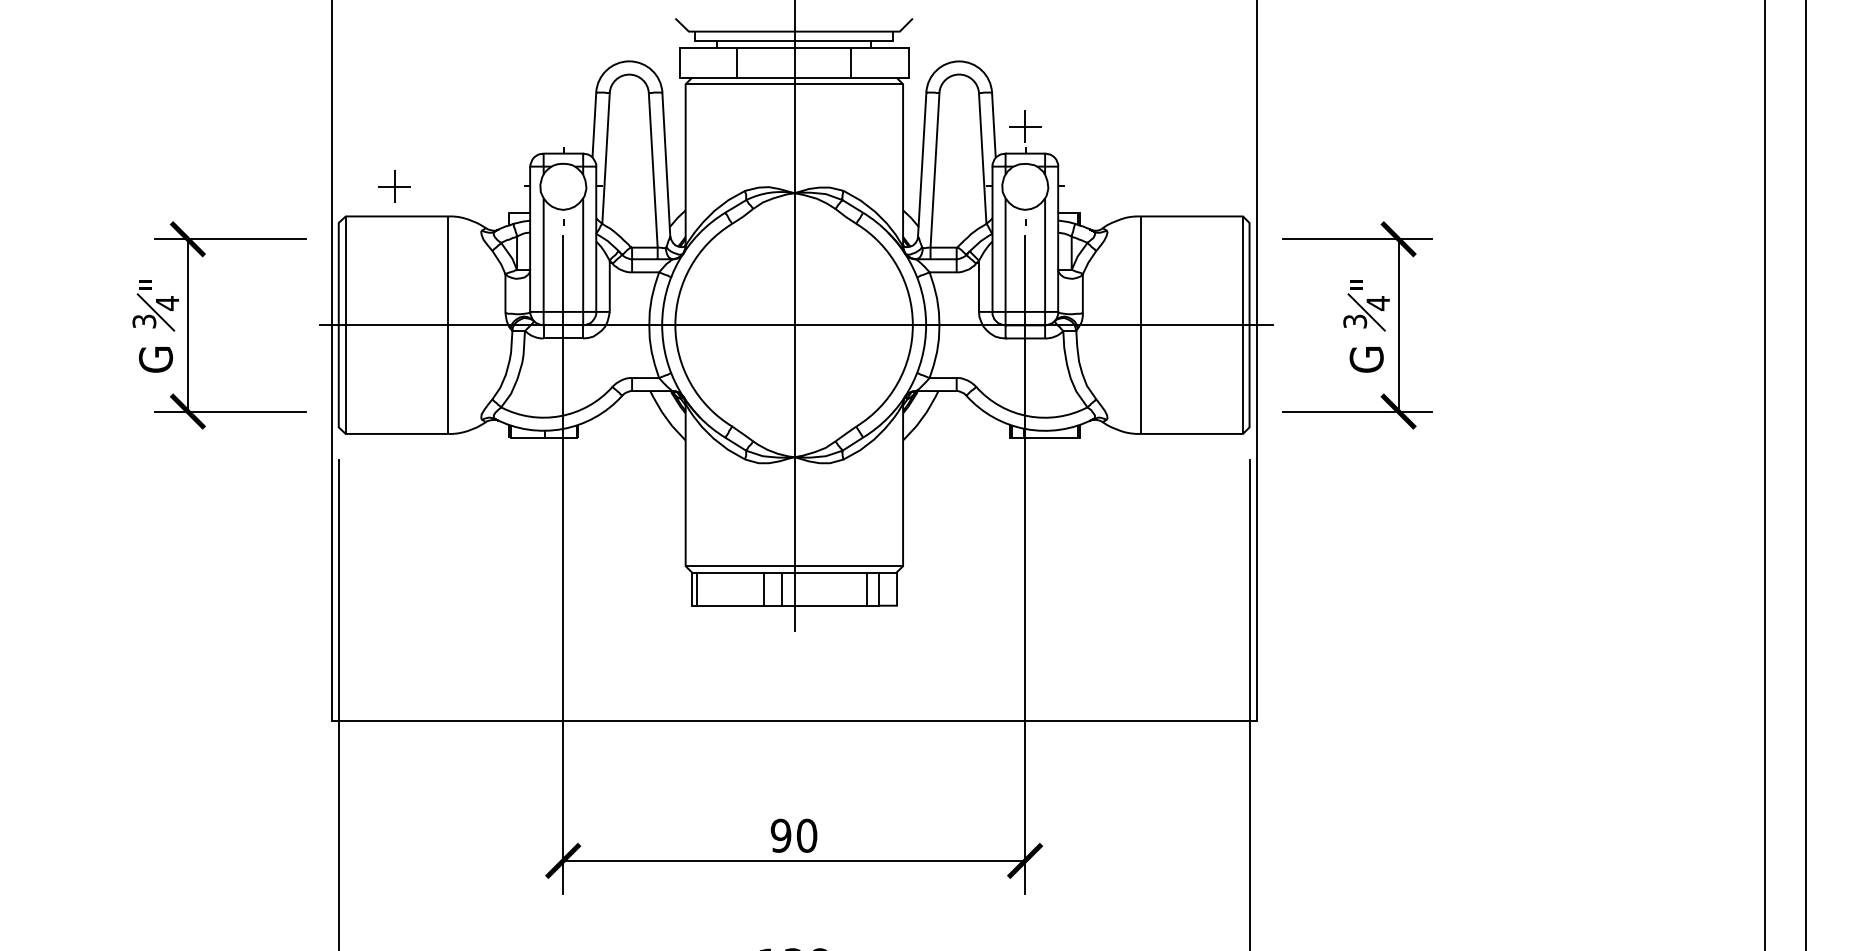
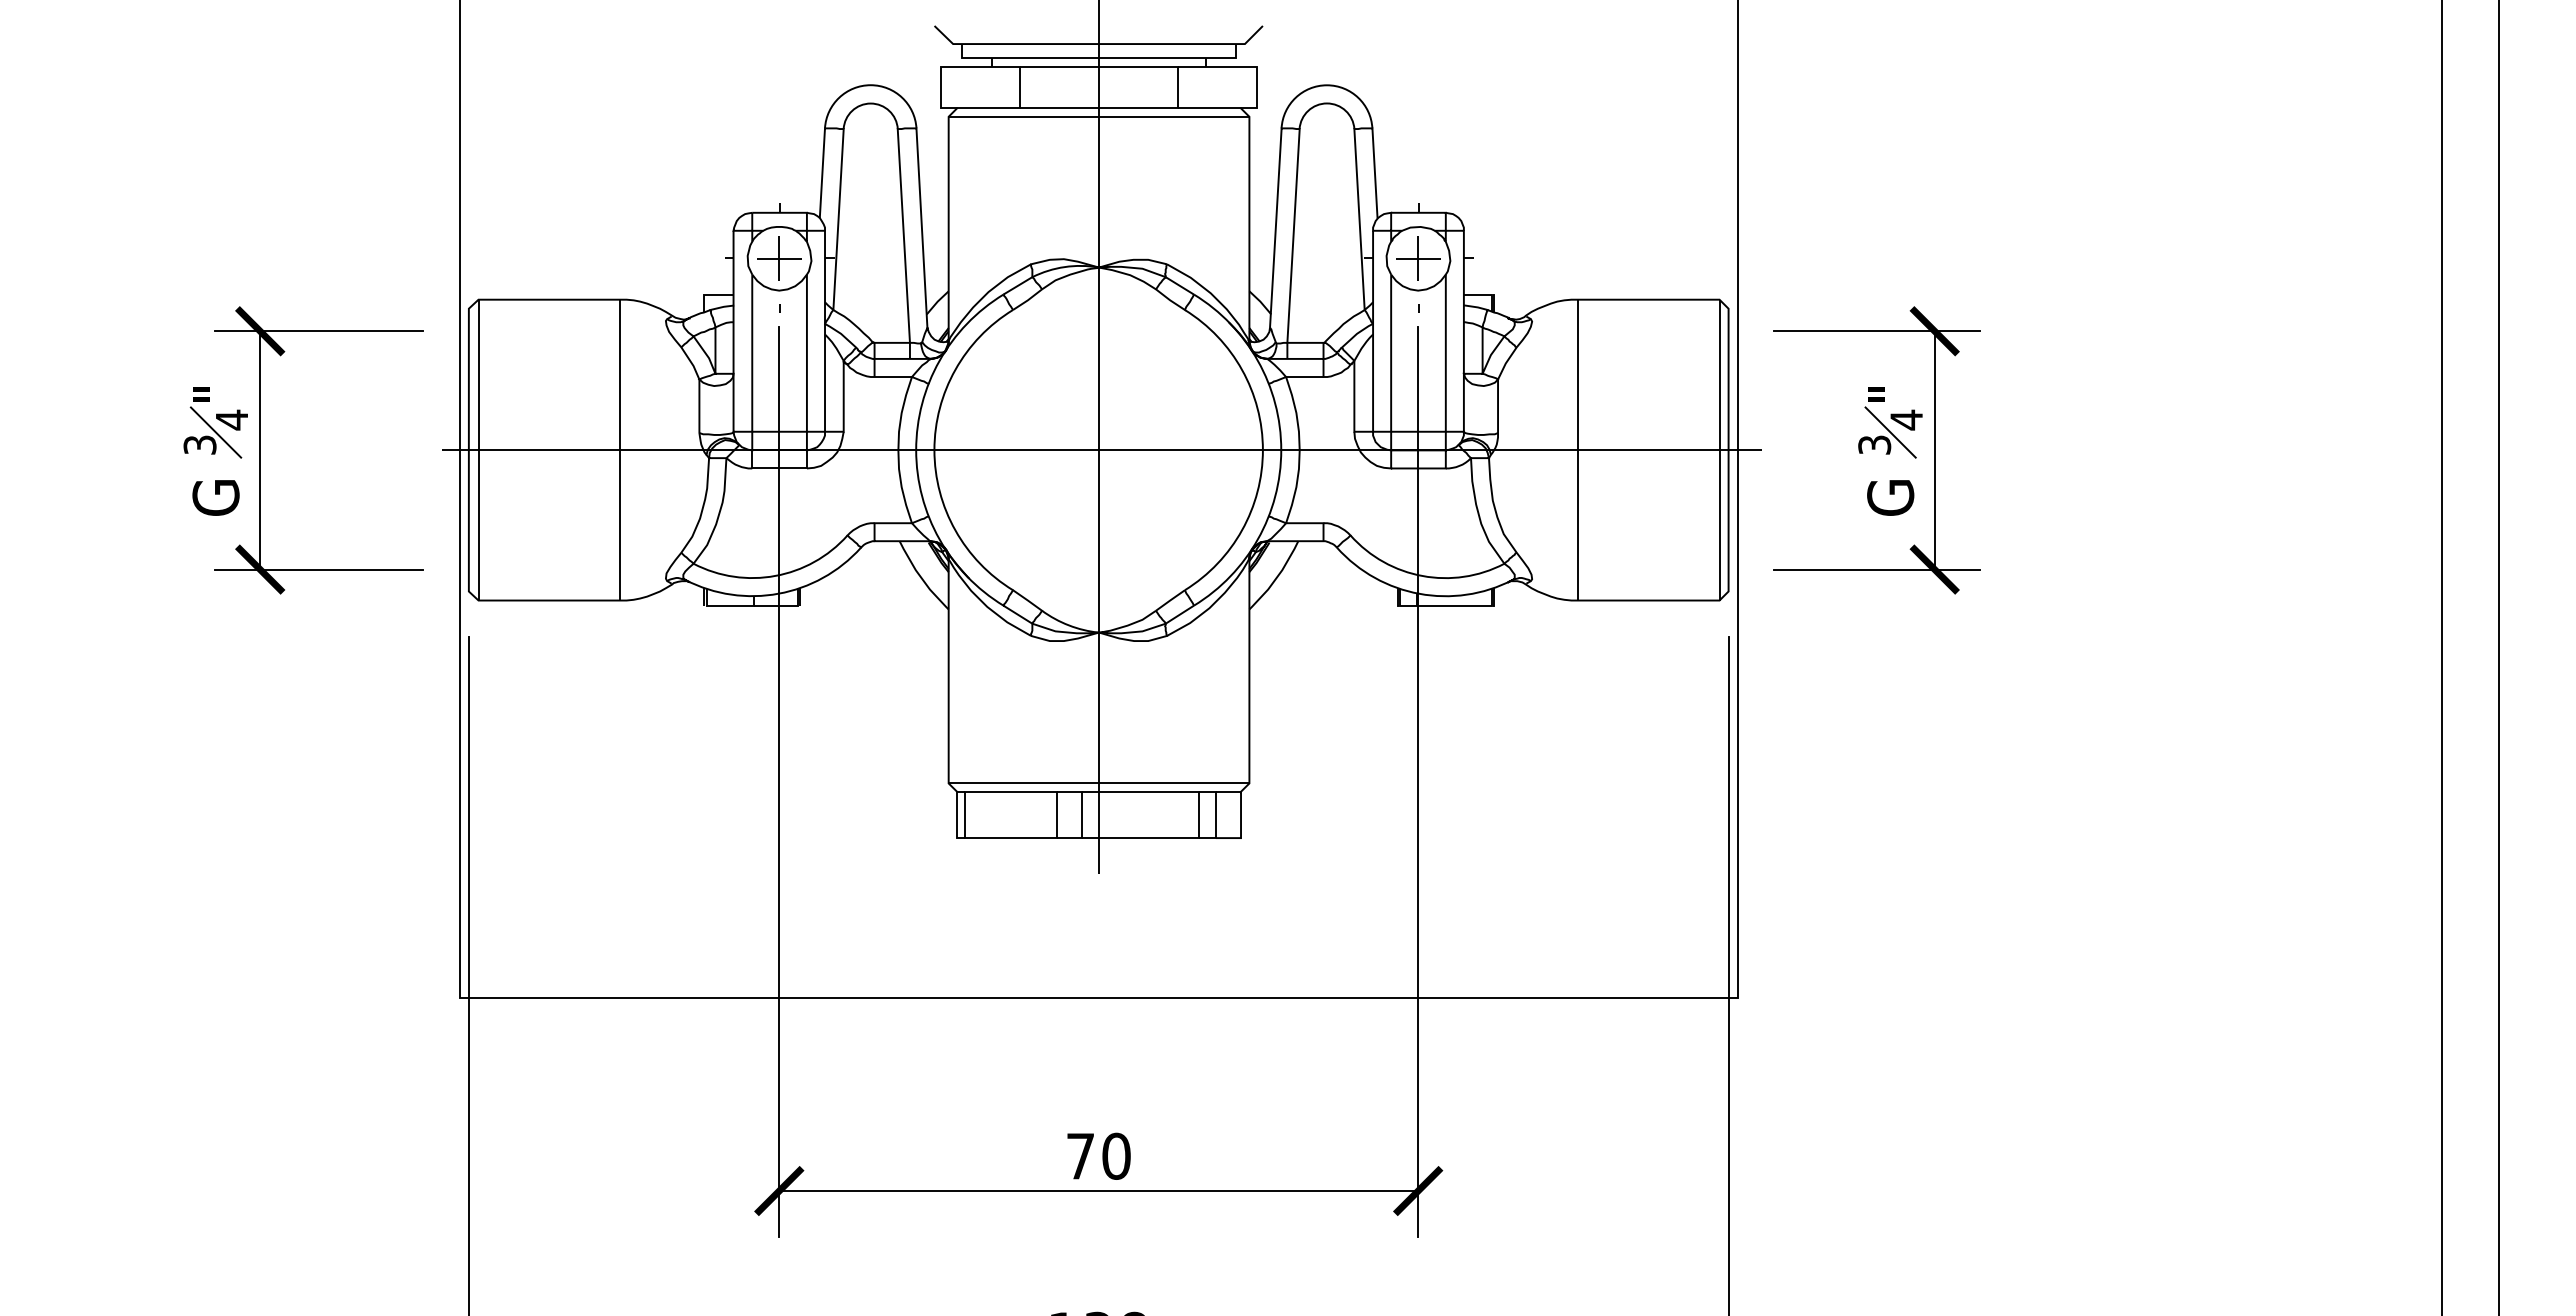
part: (1025, 126) -> (1418, 258), moved
part: (394, 186) -> (779, 258), moved
text: (780, 835) -> (1080, 1155), 90 -> 70

